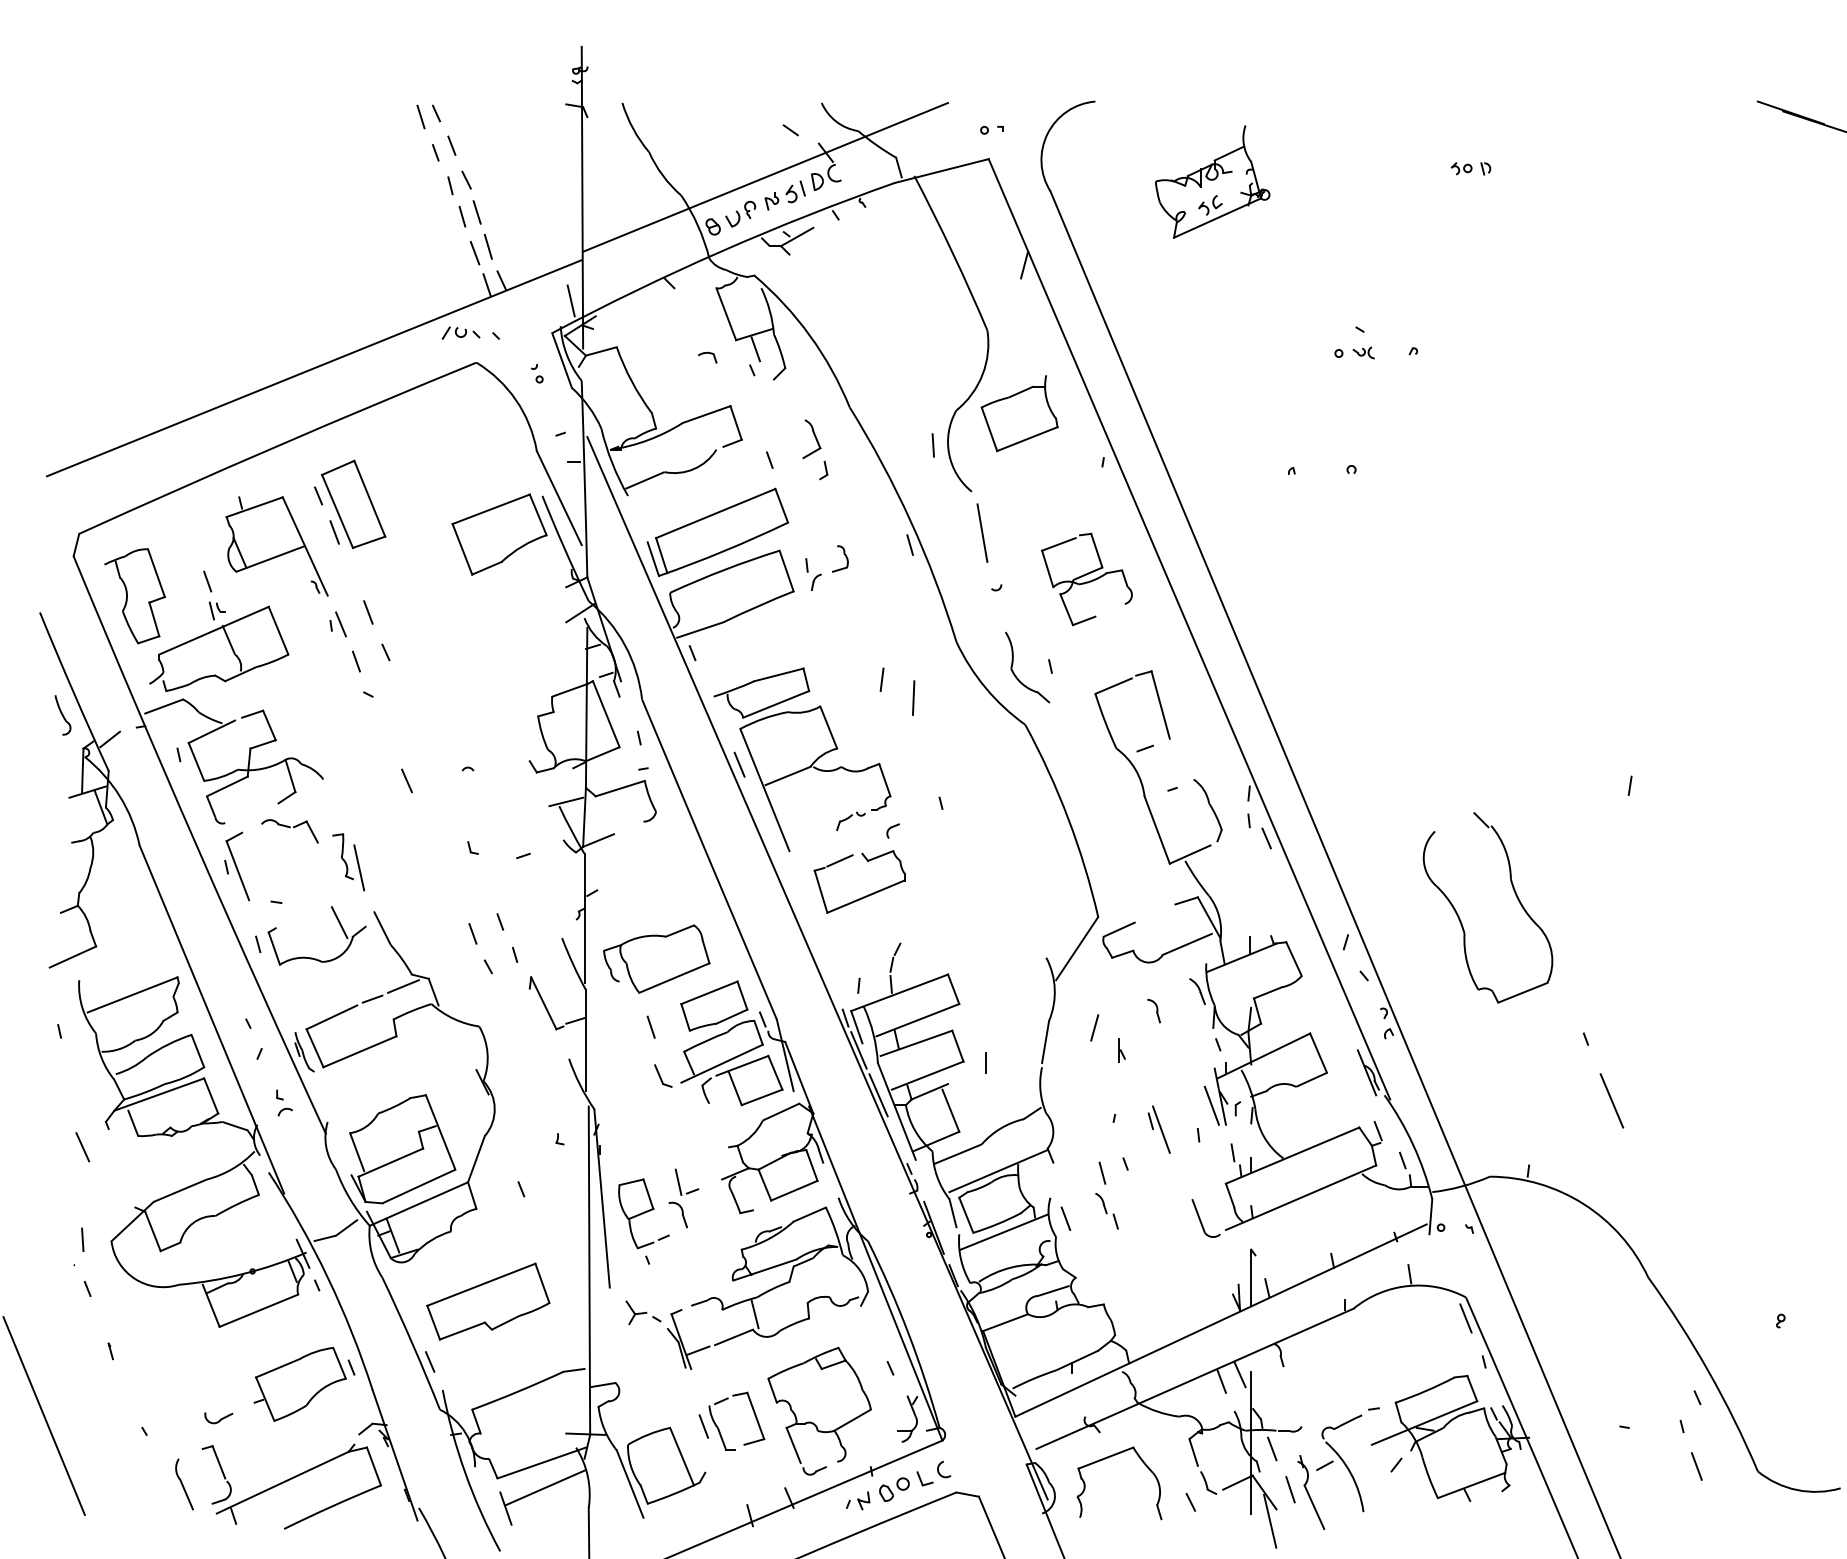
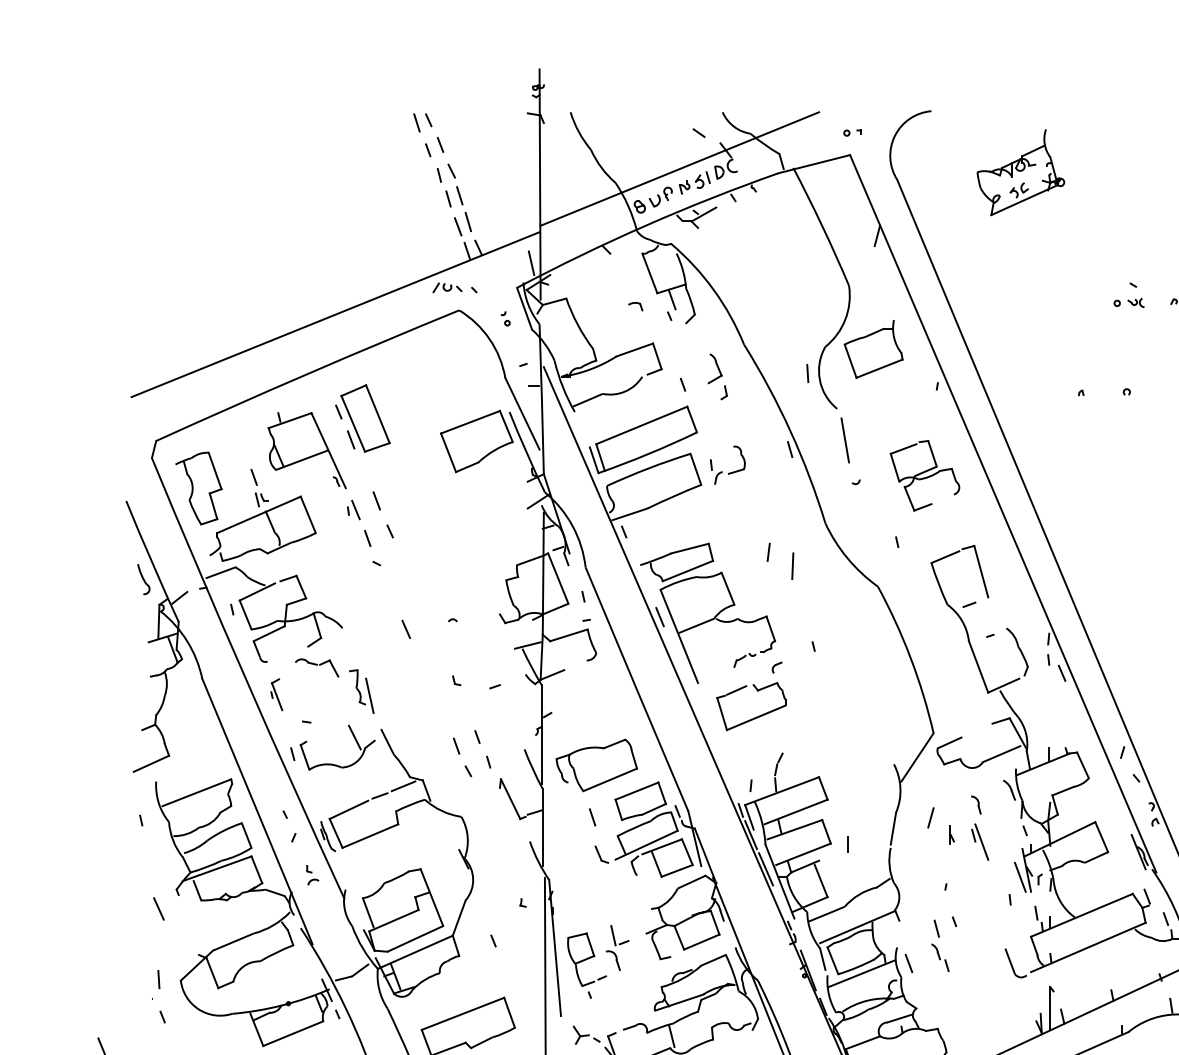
part: (840, 558) -> (736, 459), size x1.4
part: (1016, 675) -> (871, 549), removed
part: (237, 866) -> (276, 694), size x0.6
part: (1158, 1129) -> (979, 841), moved

